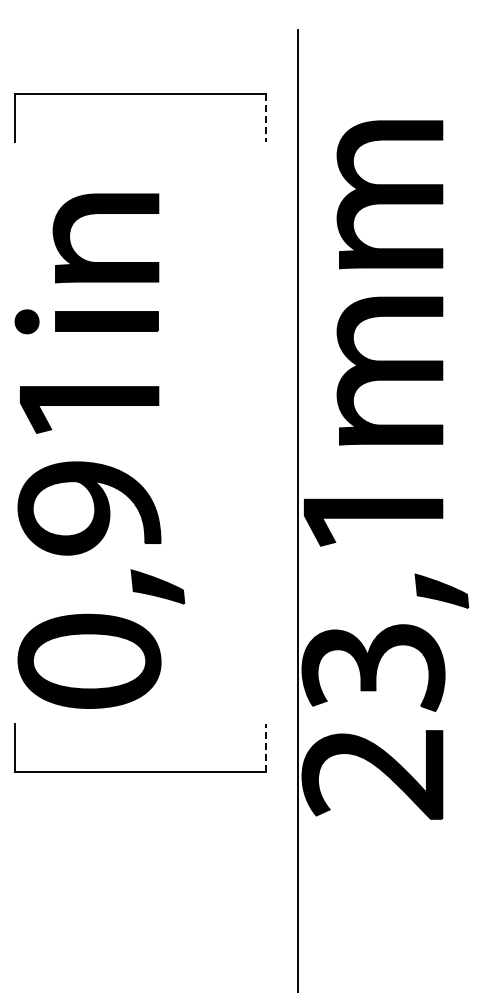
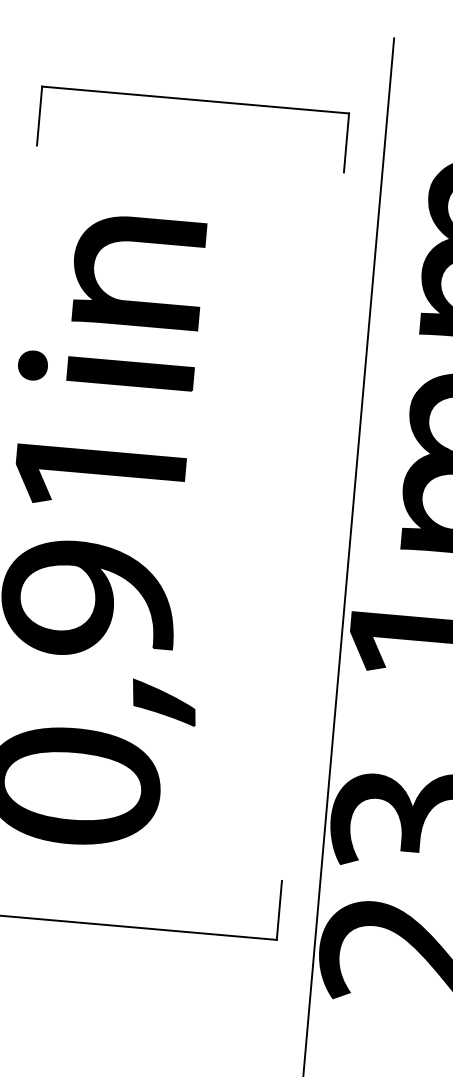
line: (266, 118) -> (346, 143), dashed -> solid
line: (266, 747) -> (279, 910), dashed -> solid

